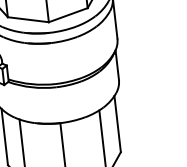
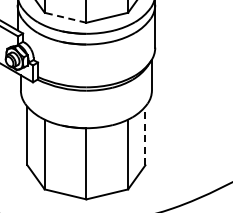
line: (28, 19) -> (65, 17), solid -> dashed
line: (117, 123) -> (145, 135), solid -> dashed

